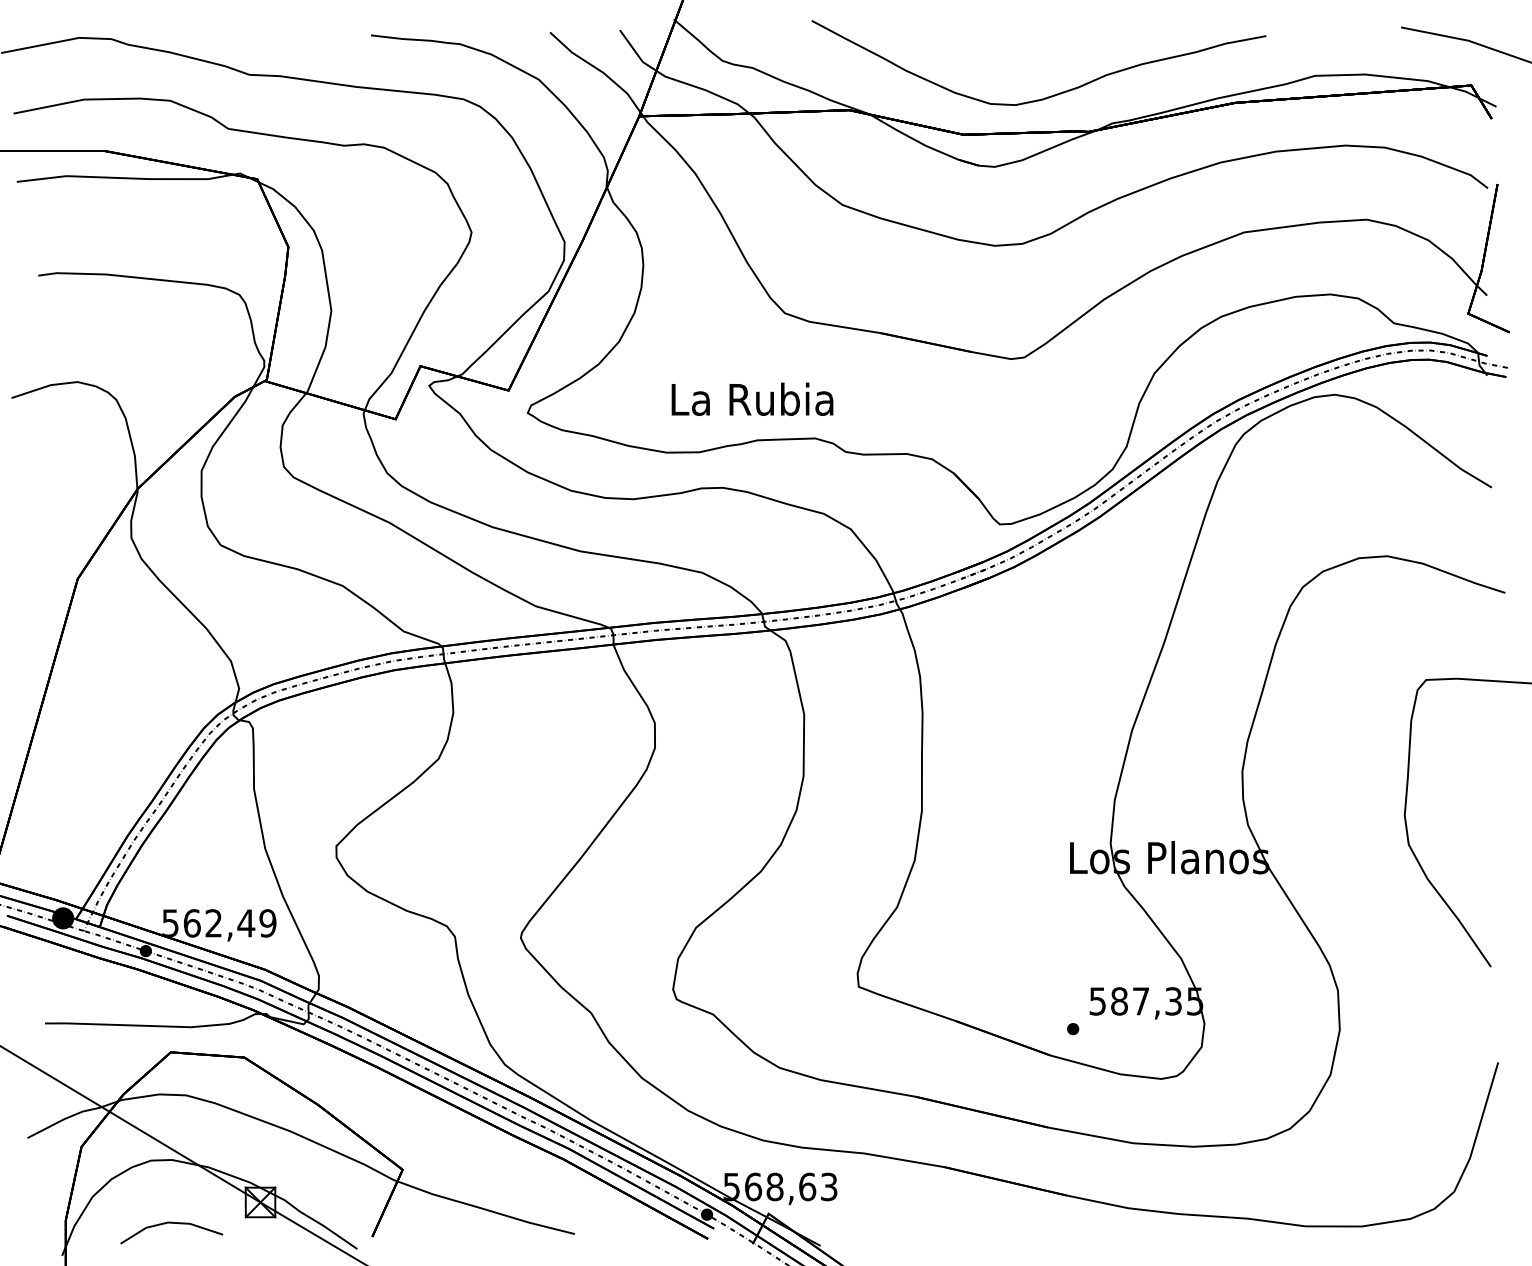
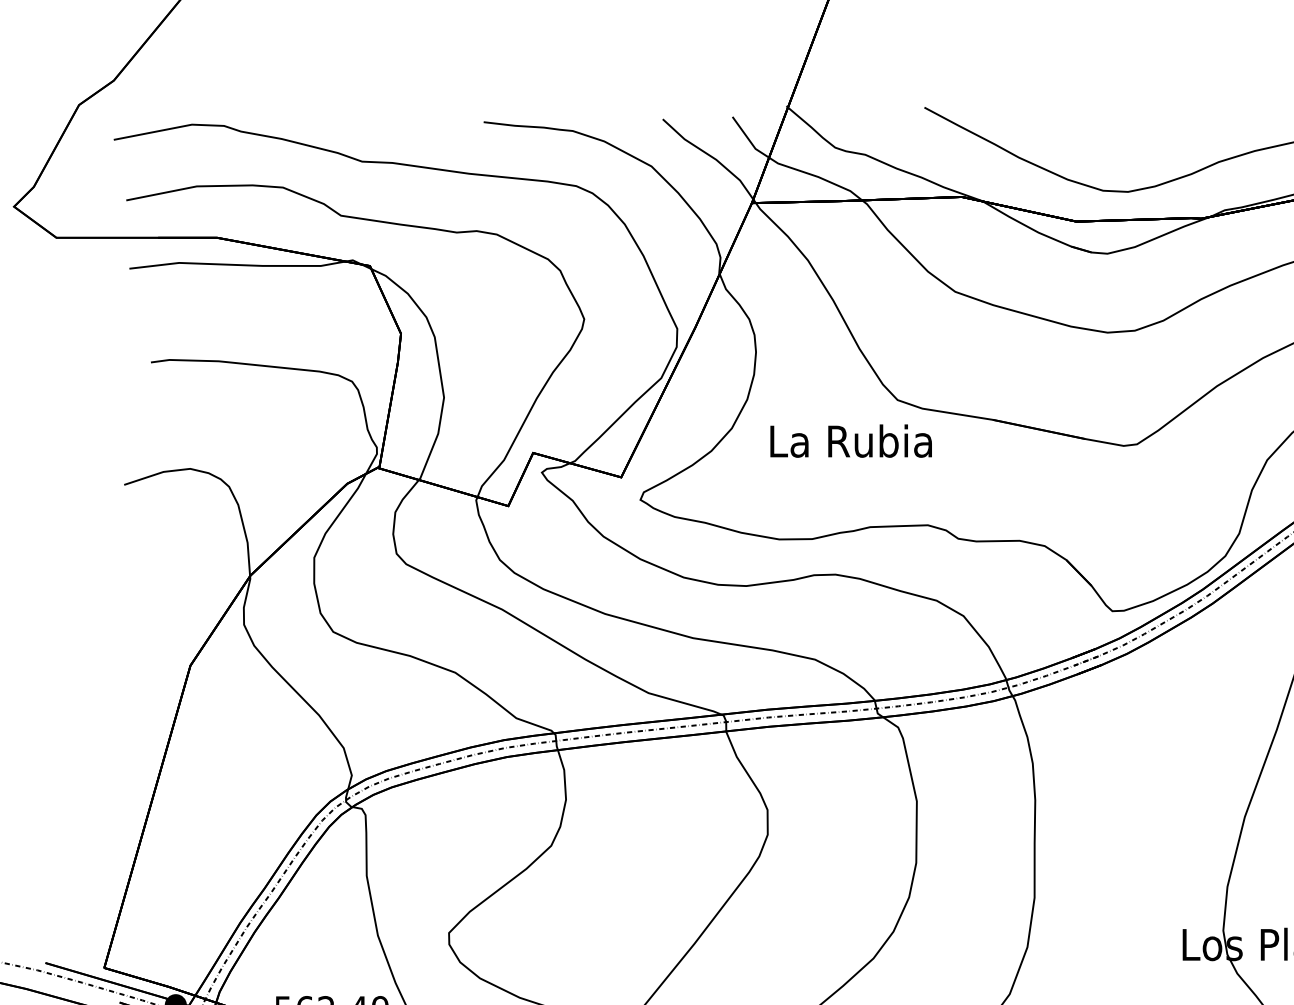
text: (752, 398) -> (851, 440), moved

